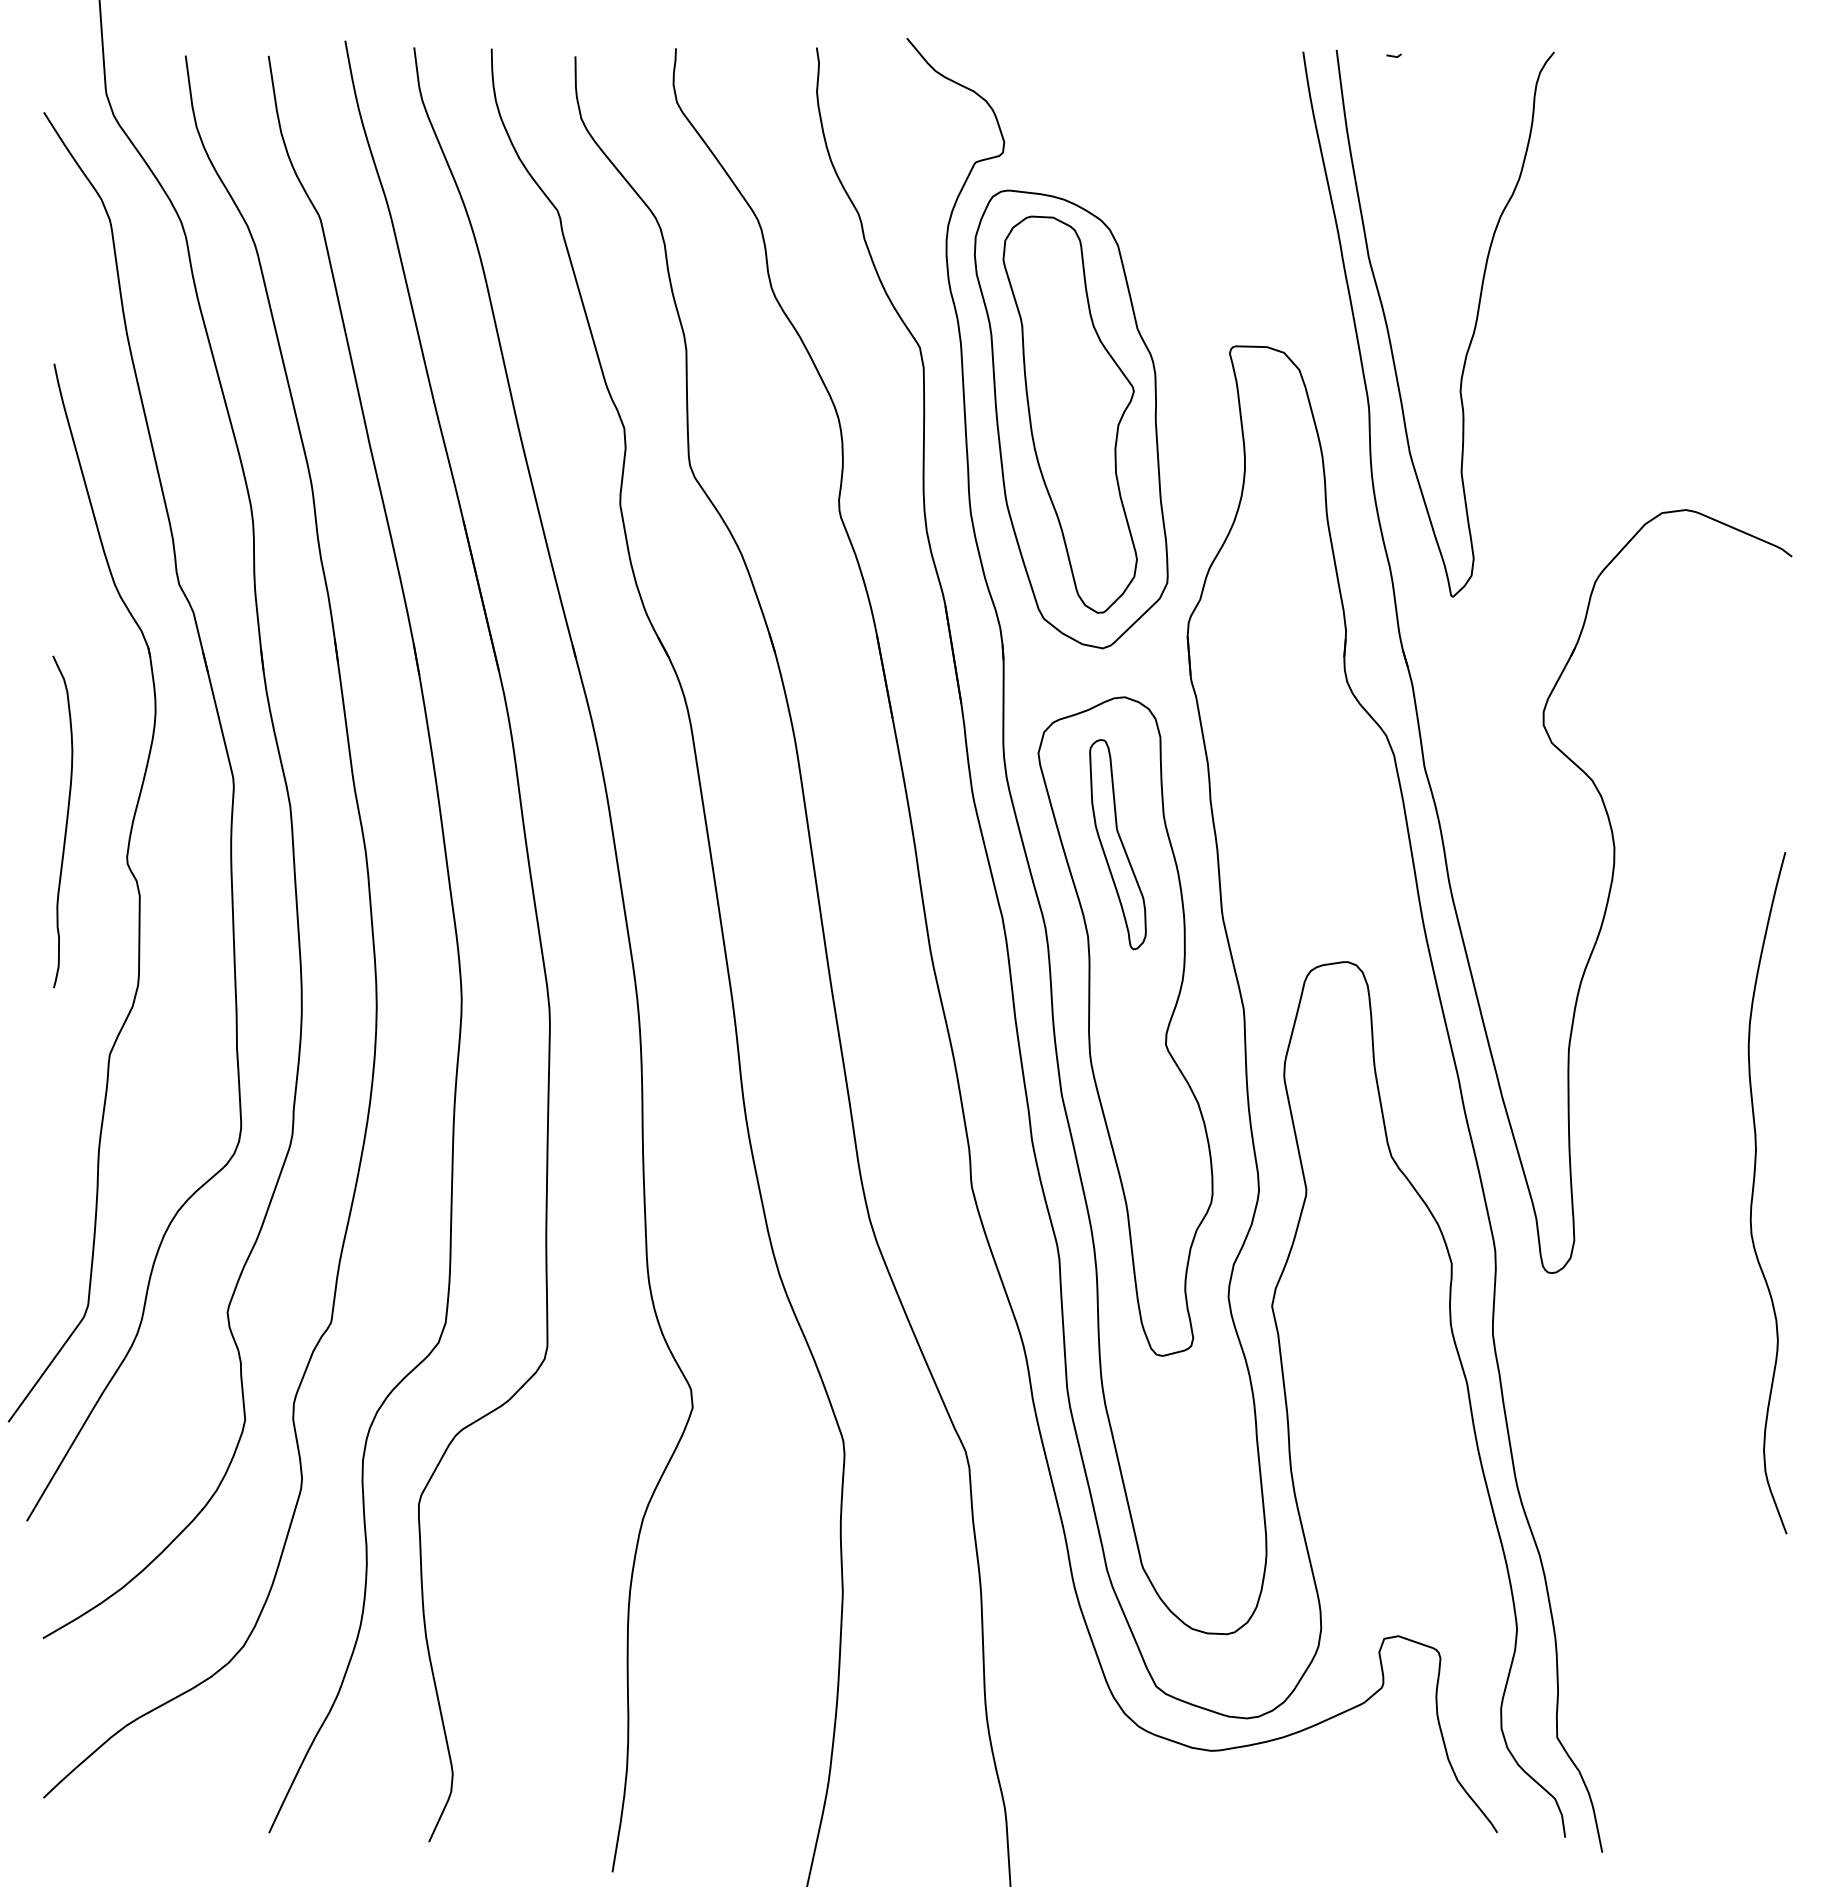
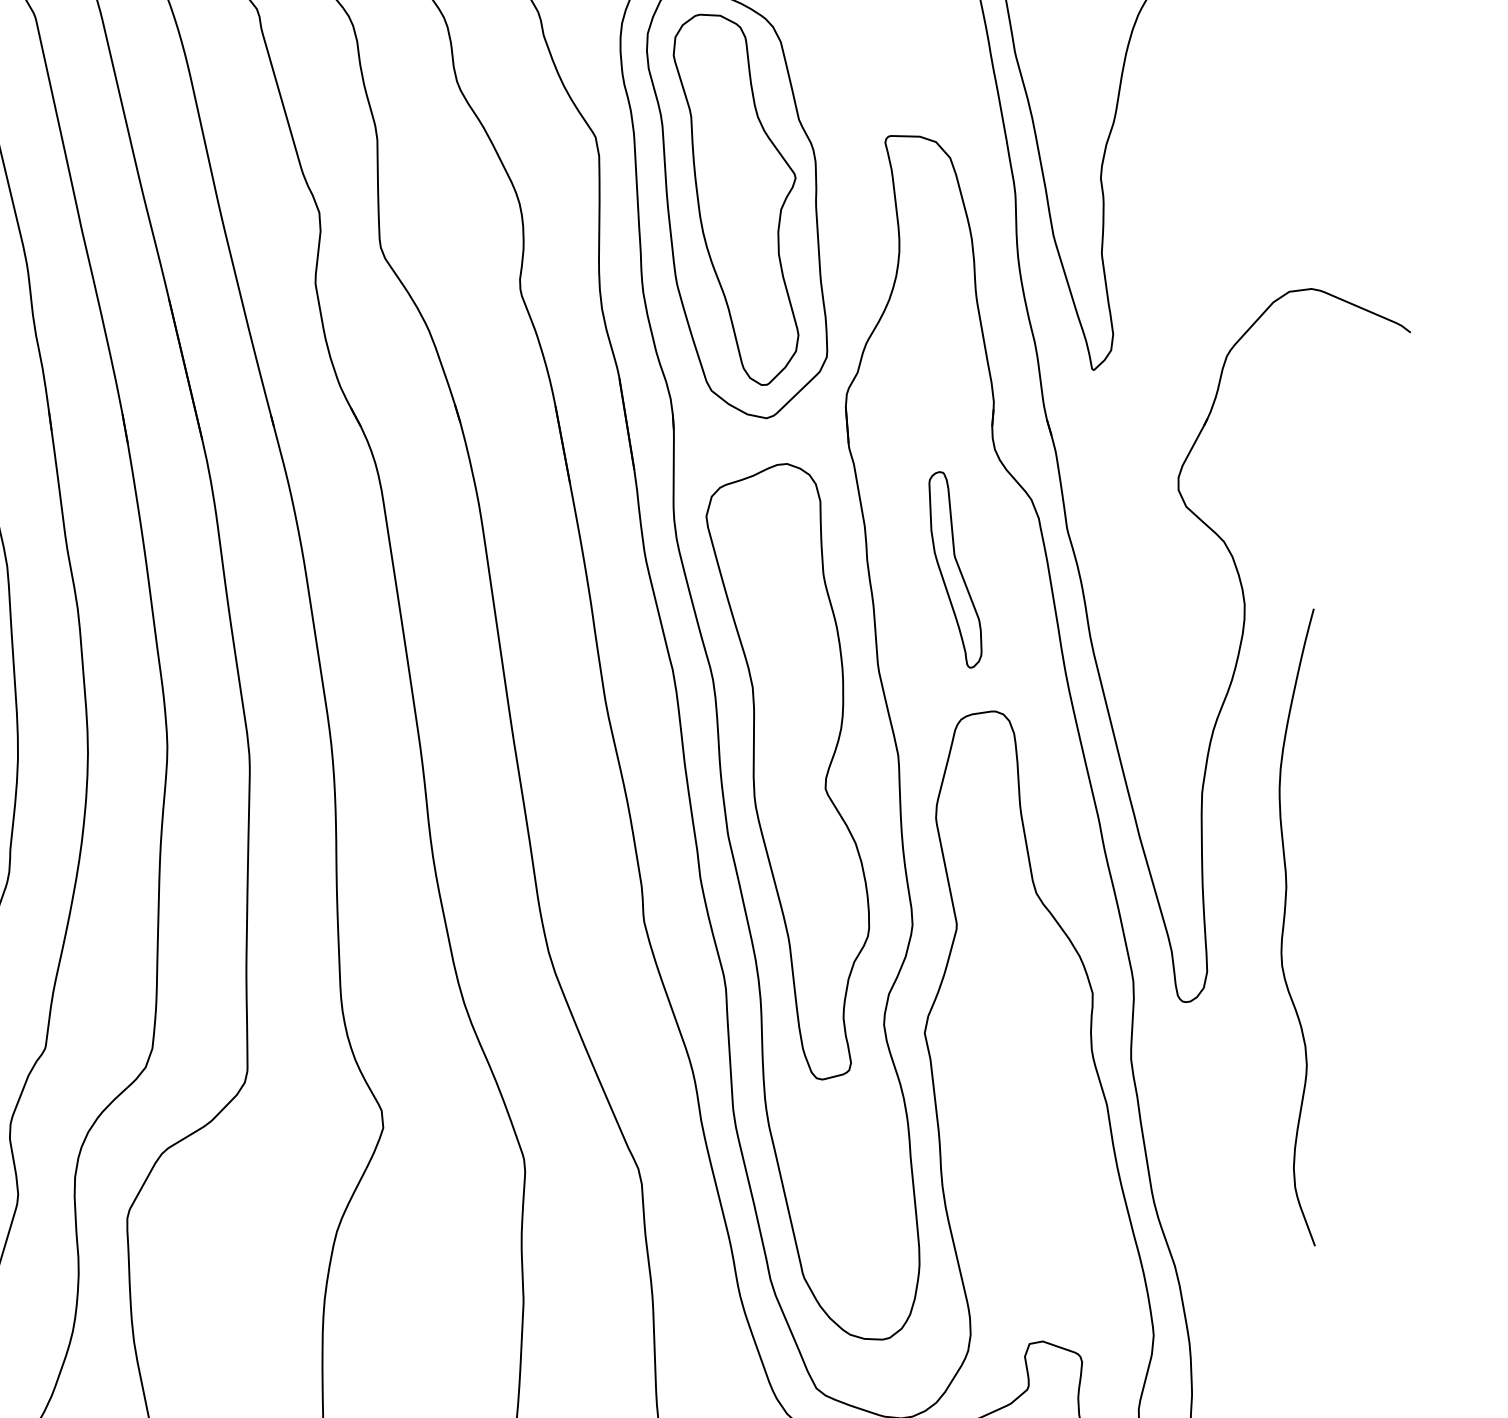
part: (1117, 844) -> (955, 569), moved
curve: (1754, 1188) -> (1284, 923), moved

